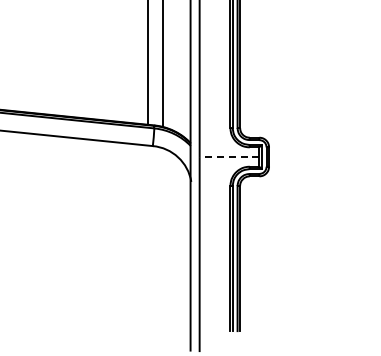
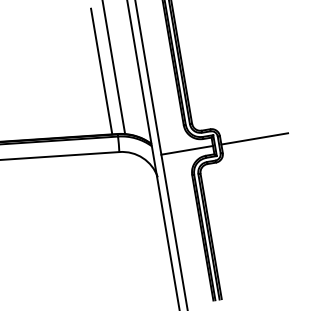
line: (229, 157) -> (187, 150), dashed -> solid
line: (307, 157) -> (254, 139), added

